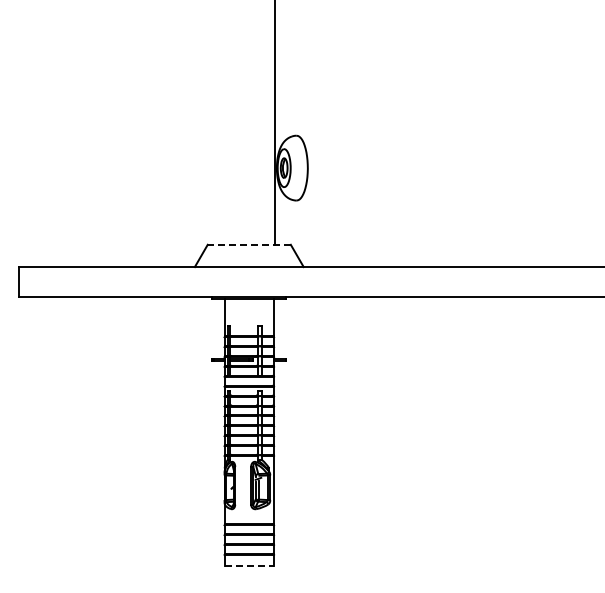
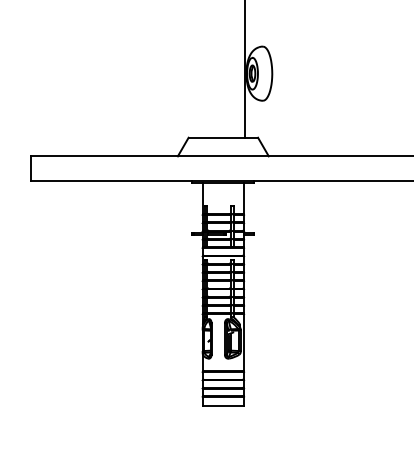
line: (249, 244) -> (223, 137), dashed -> solid
line: (249, 566) -> (223, 406), dashed -> solid

